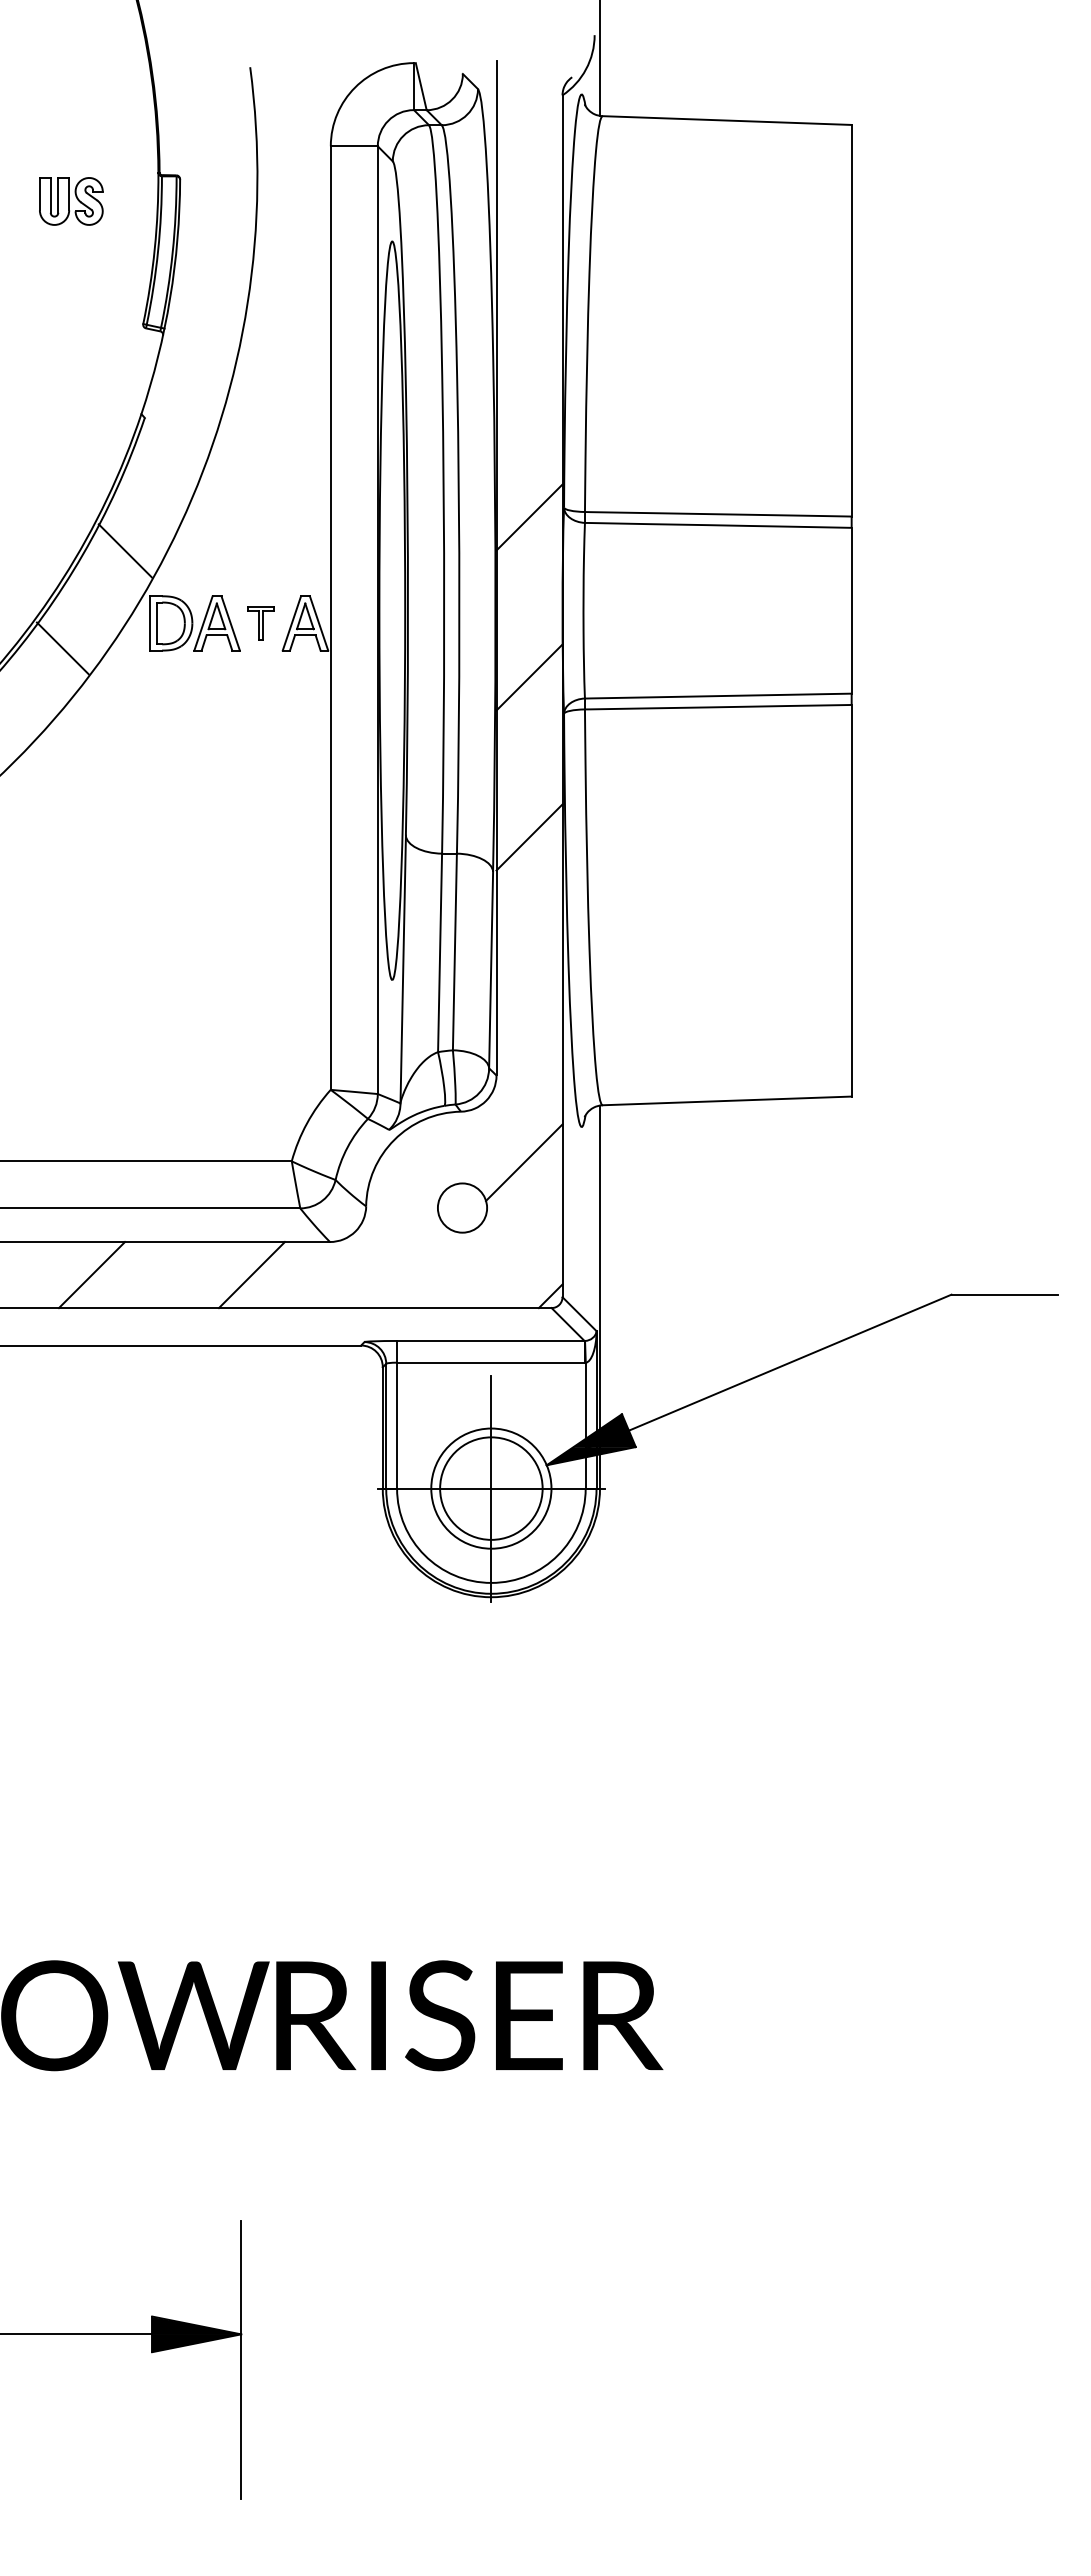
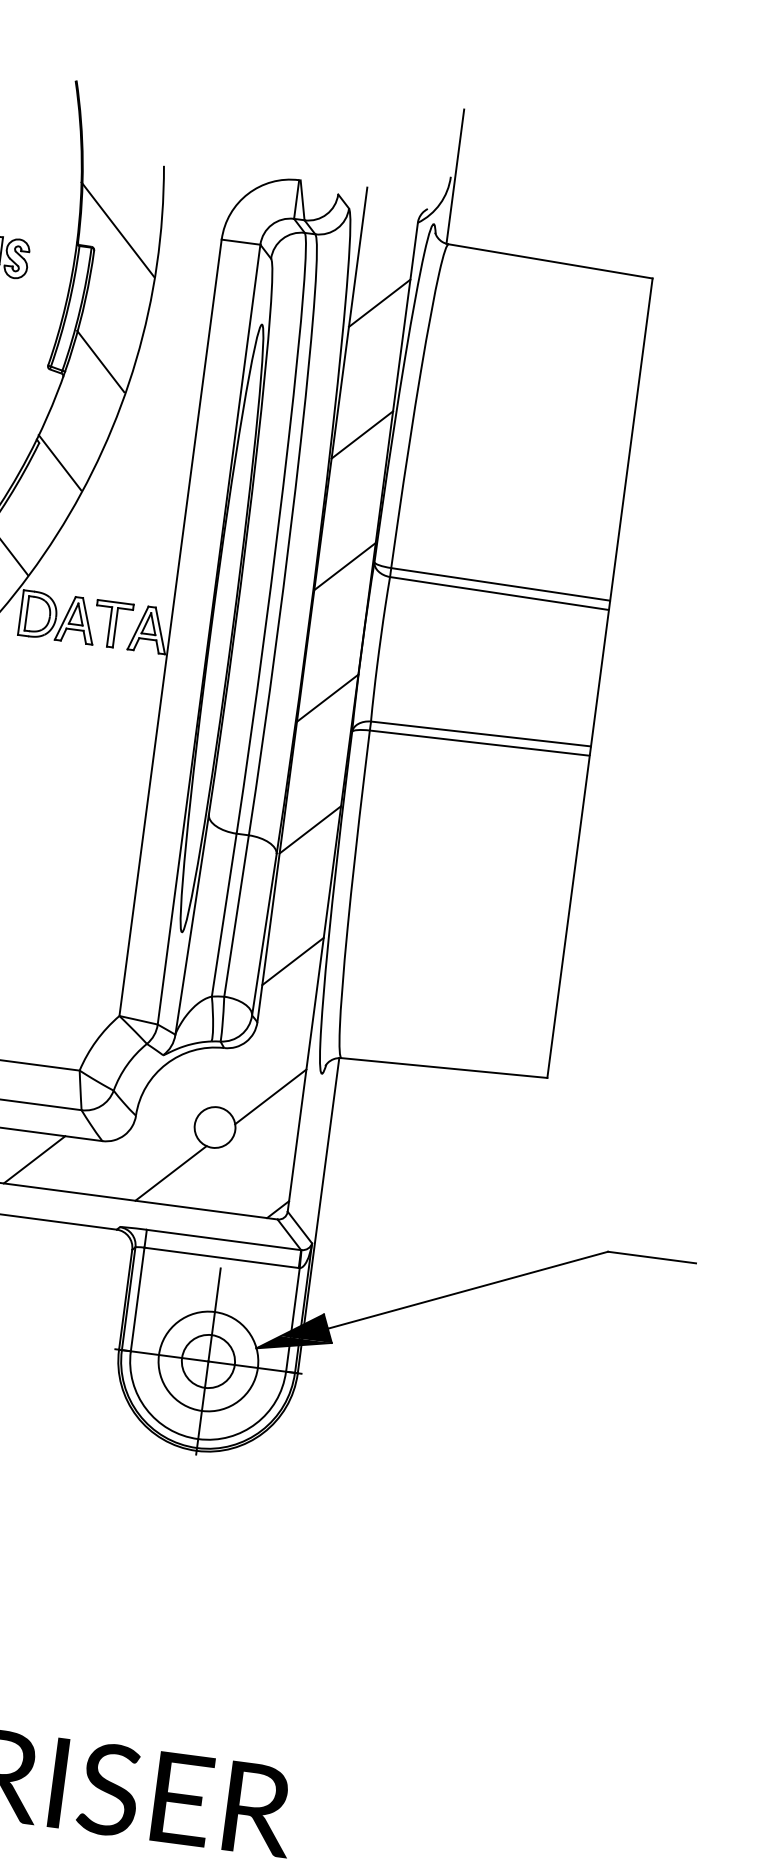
line: (204, 150) -> (117, 229), added
line: (529, 197) -> (379, 303), added
line: (205, 310) -> (100, 361), added
line: (529, 357) -> (362, 434), added
line: (172, 437) -> (59, 462), added
part: (260, 623) -> (112, 624), size x1.67
line: (529, 997) -> (293, 961), added
line: (416, 1269) -> (170, 1173), added
circle: (491, 1488) -> (208, 1361), size x0.62

